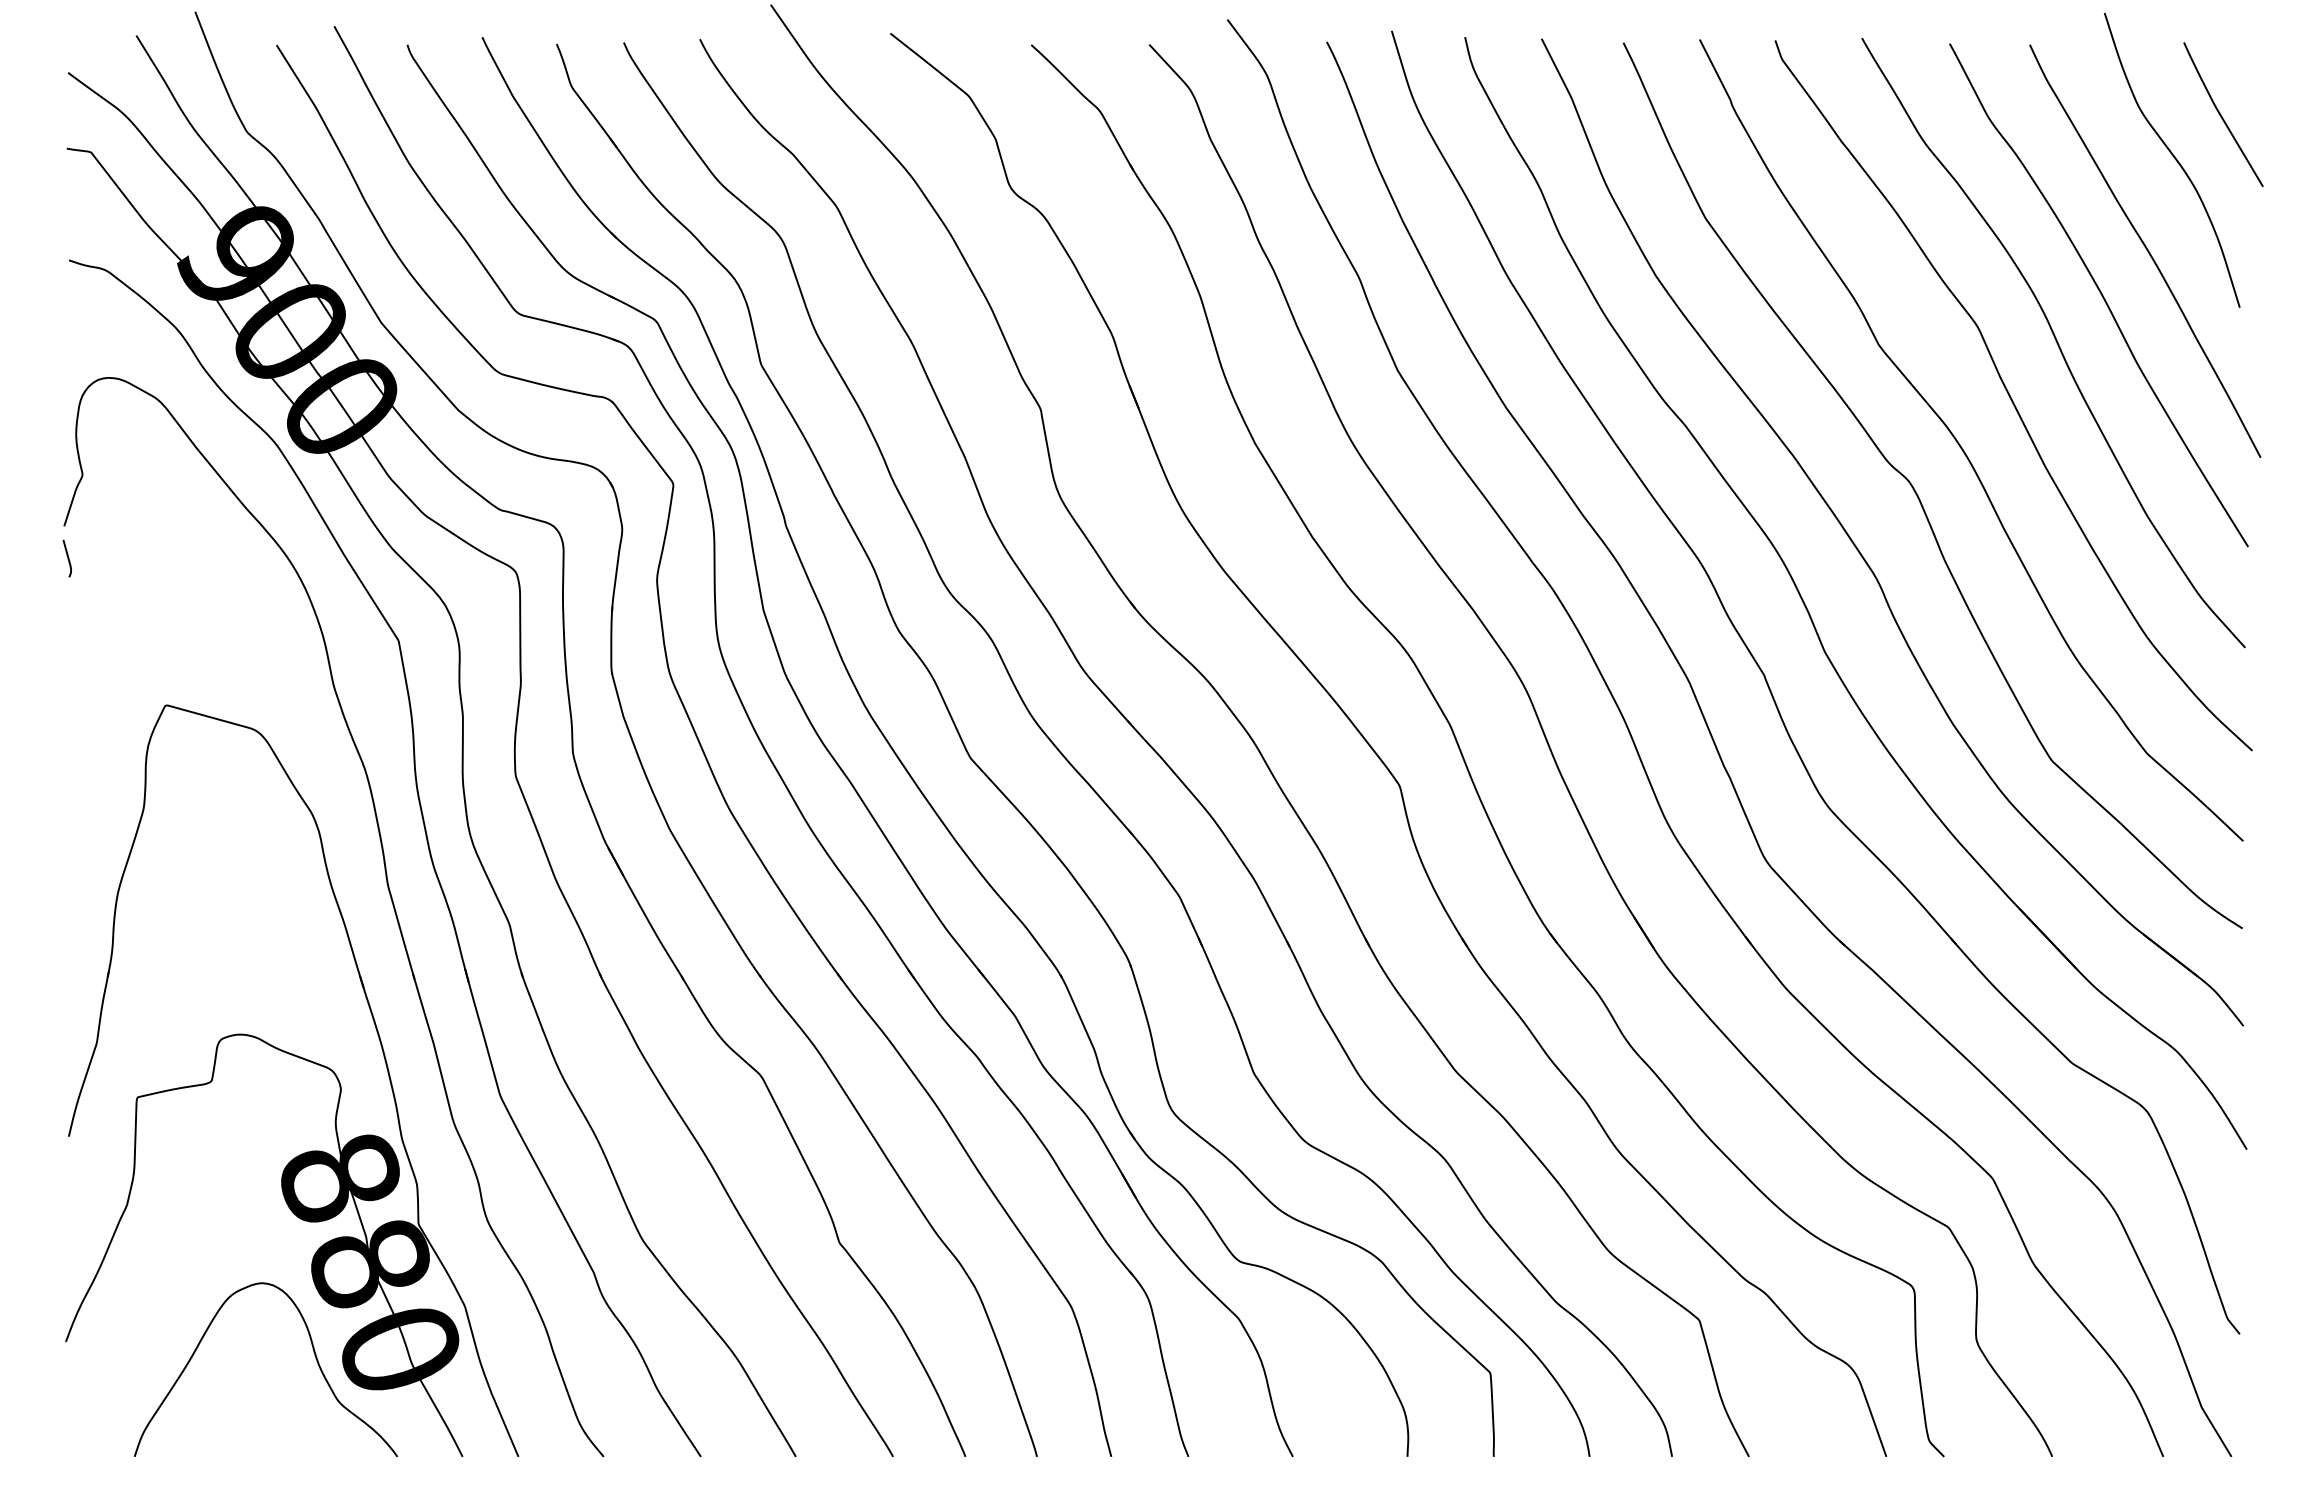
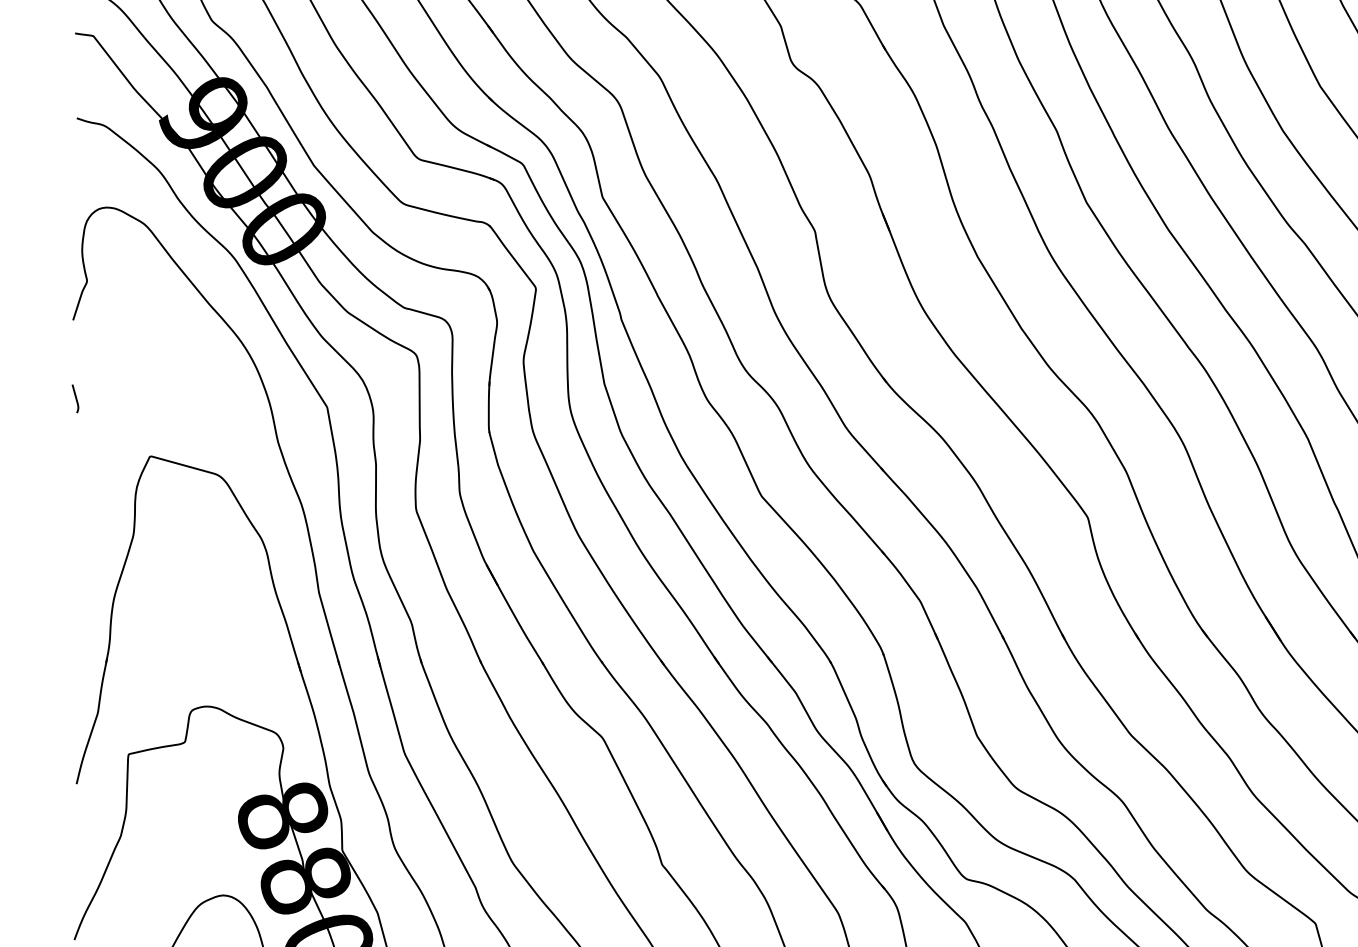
curve: (67, 558) -> (75, 398), moved

